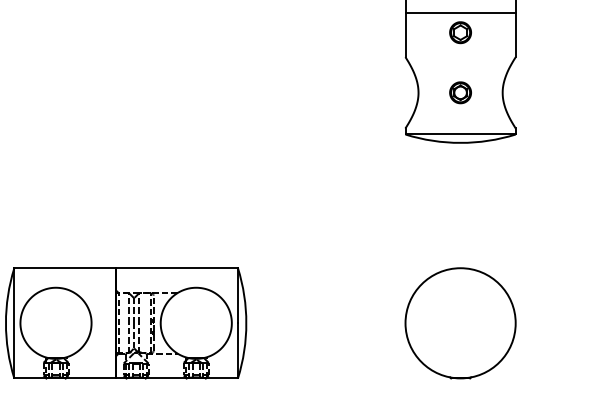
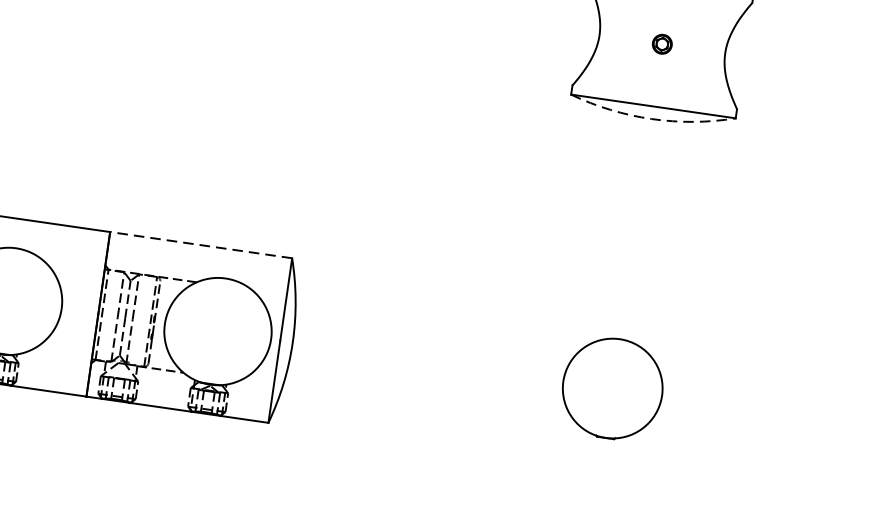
part: (460, 92) -> (662, 43), size x0.6
arc: (460, 142) -> (651, 118), solid -> dashed
line: (177, 268) -> (201, 245), solid -> dashed
circle: (460, 323) -> (612, 388), size x0.6

